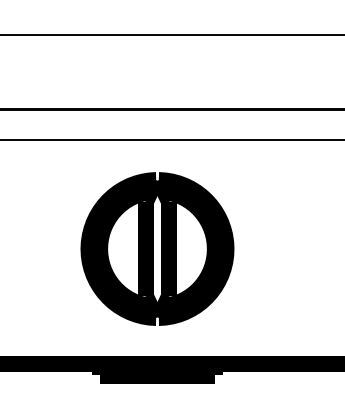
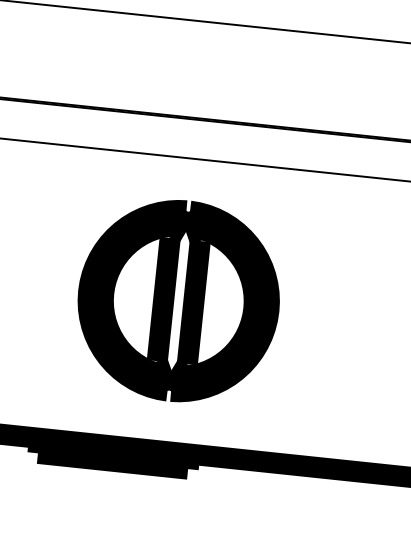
part: (157, 248) -> (178, 300), moved

